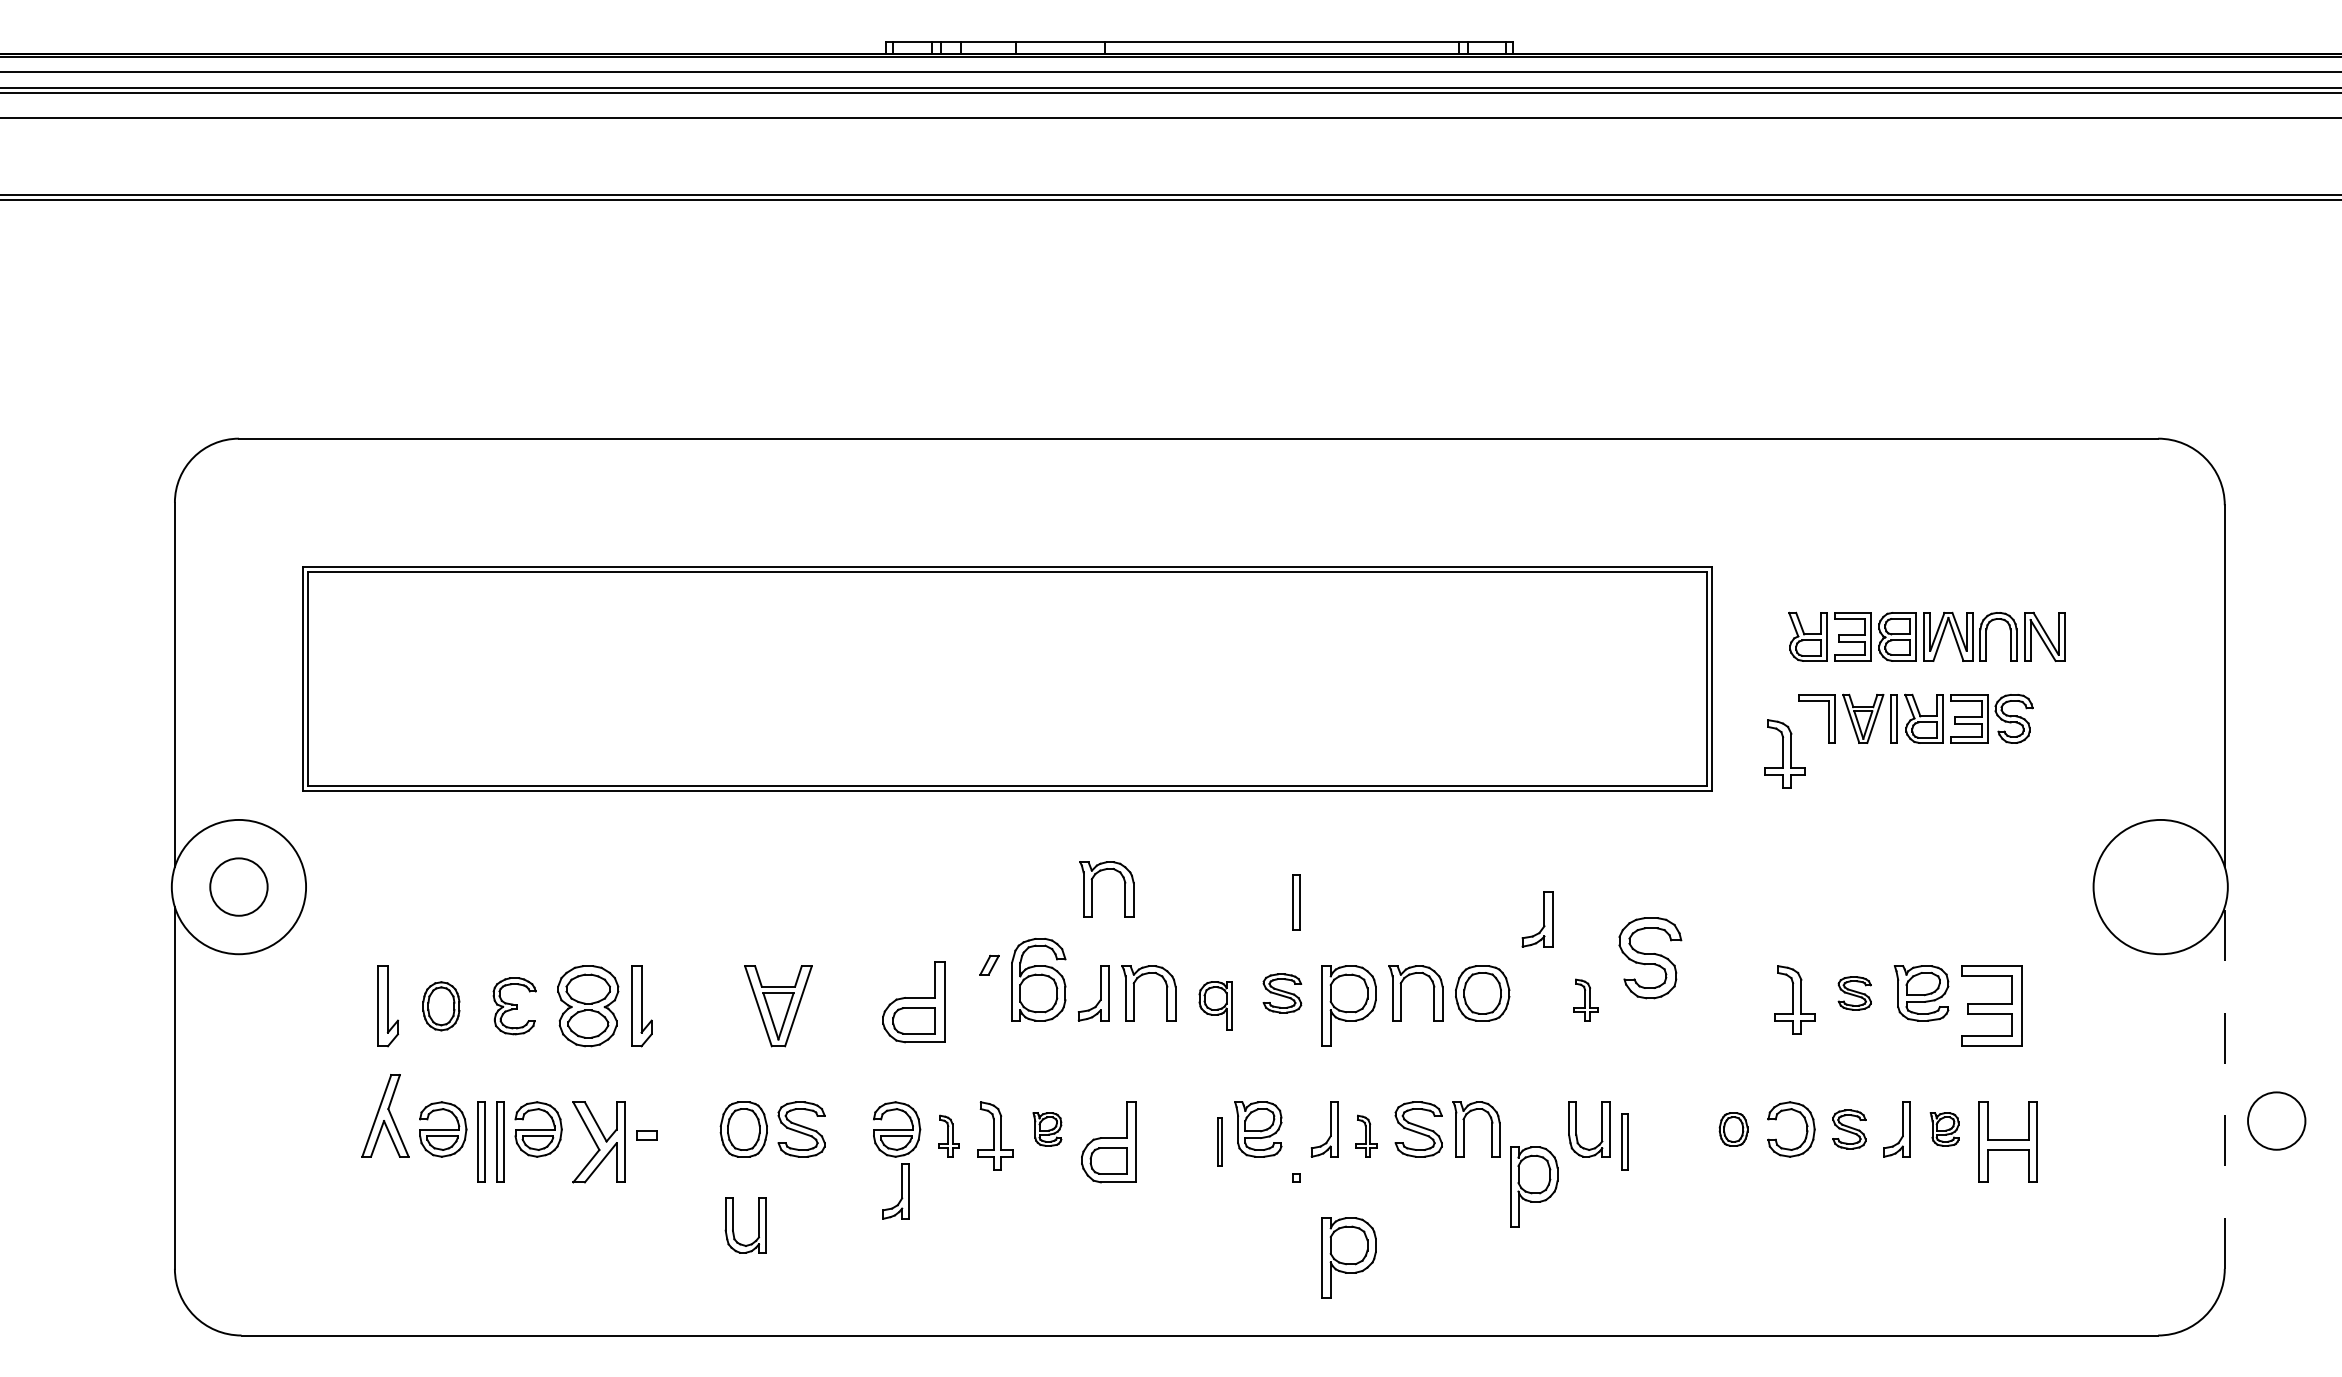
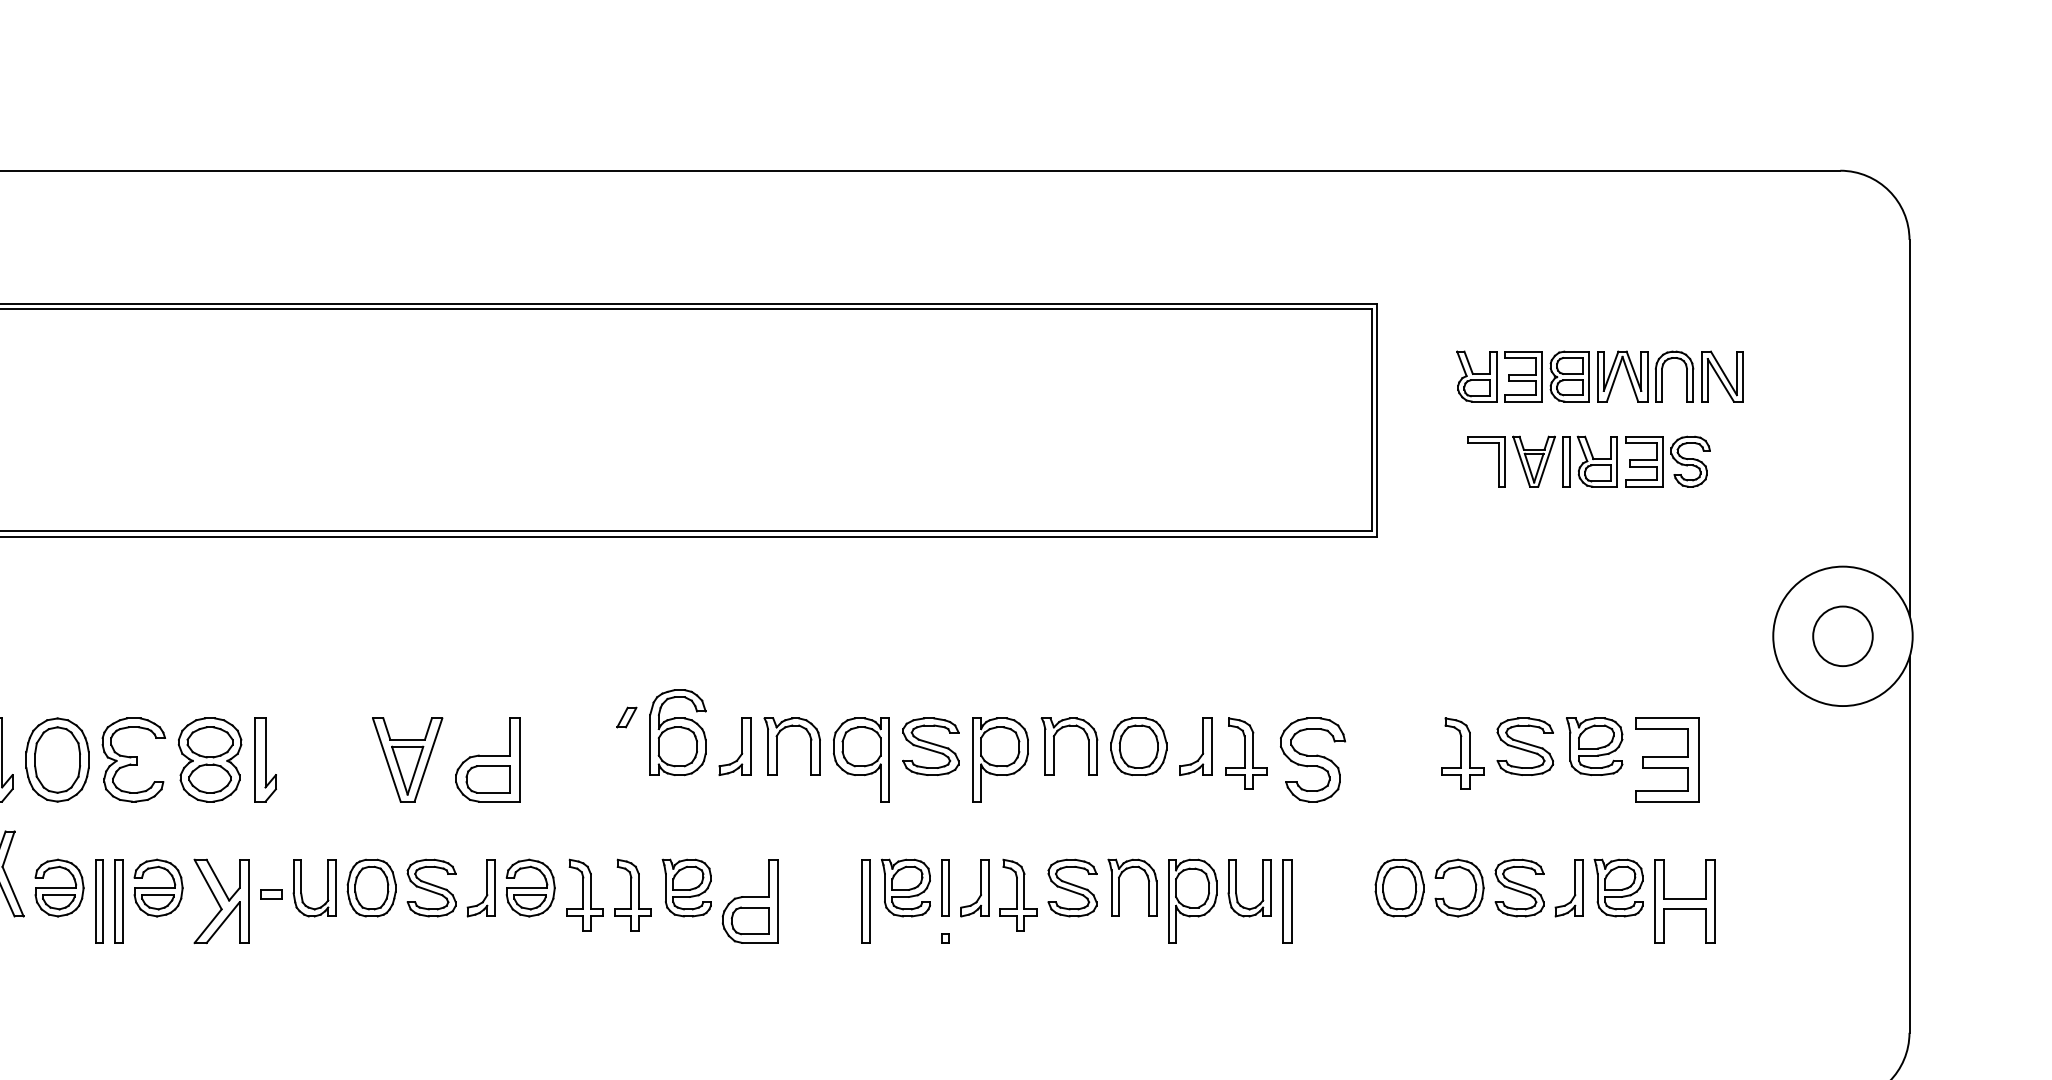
part: (1784, 753) -> (1452, 497), removed
part: (1092, 889) -> (733, 638), removed
part: (1296, 902) -> (945, 888), moved
part: (1537, 919) -> (1195, 746), moved
part: (1650, 958) -> (1313, 760), moved
part: (1282, 993) -> (931, 746), size x1.43
part: (1854, 993) -> (1525, 746), size x1.67
part: (1585, 999) -> (1245, 753), size x1.67
part: (913, 1002) -> (487, 760), moved
part: (1215, 1005) -> (861, 759), size x1.67
part: (441, 1006) -> (57, 760), size x1.67
part: (514, 1006) -> (133, 760), size x1.43
line: (2224, 1087) -> (1909, 844), dashed -> solid
circle: (2276, 1120) -> (1842, 635), moved
part: (1047, 1129) -> (687, 888), size x1.67
part: (1733, 1129) -> (1399, 888), size x1.67
part: (1849, 1129) -> (1519, 888), size x1.43
part: (1944, 1129) -> (1618, 888), size x1.67
part: (948, 1135) -> (584, 894), size x1.67
part: (1366, 1135) -> (1018, 894), size x1.67
part: (1219, 1141) -> (865, 900), size x1.67
part: (1625, 1141) -> (1287, 900), size x1.43
part: (1534, 1186) -> (1192, 900), moved
part: (895, 1191) -> (480, 888), moved
part: (733, 1225) -> (301, 888), moved
part: (1348, 1257) -> (999, 1020), removed

